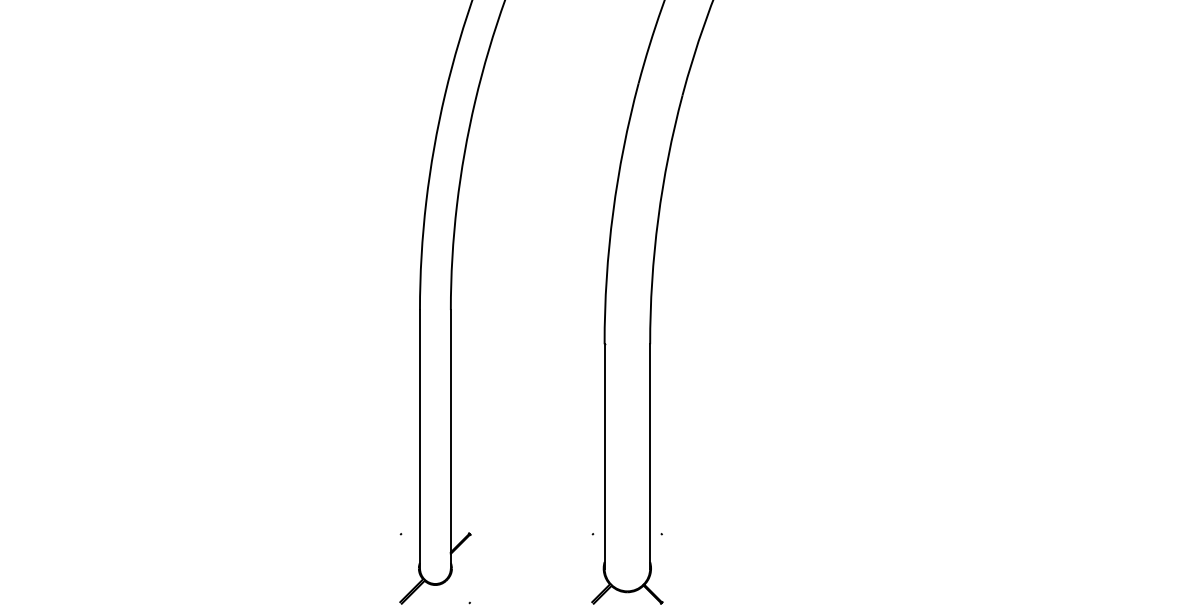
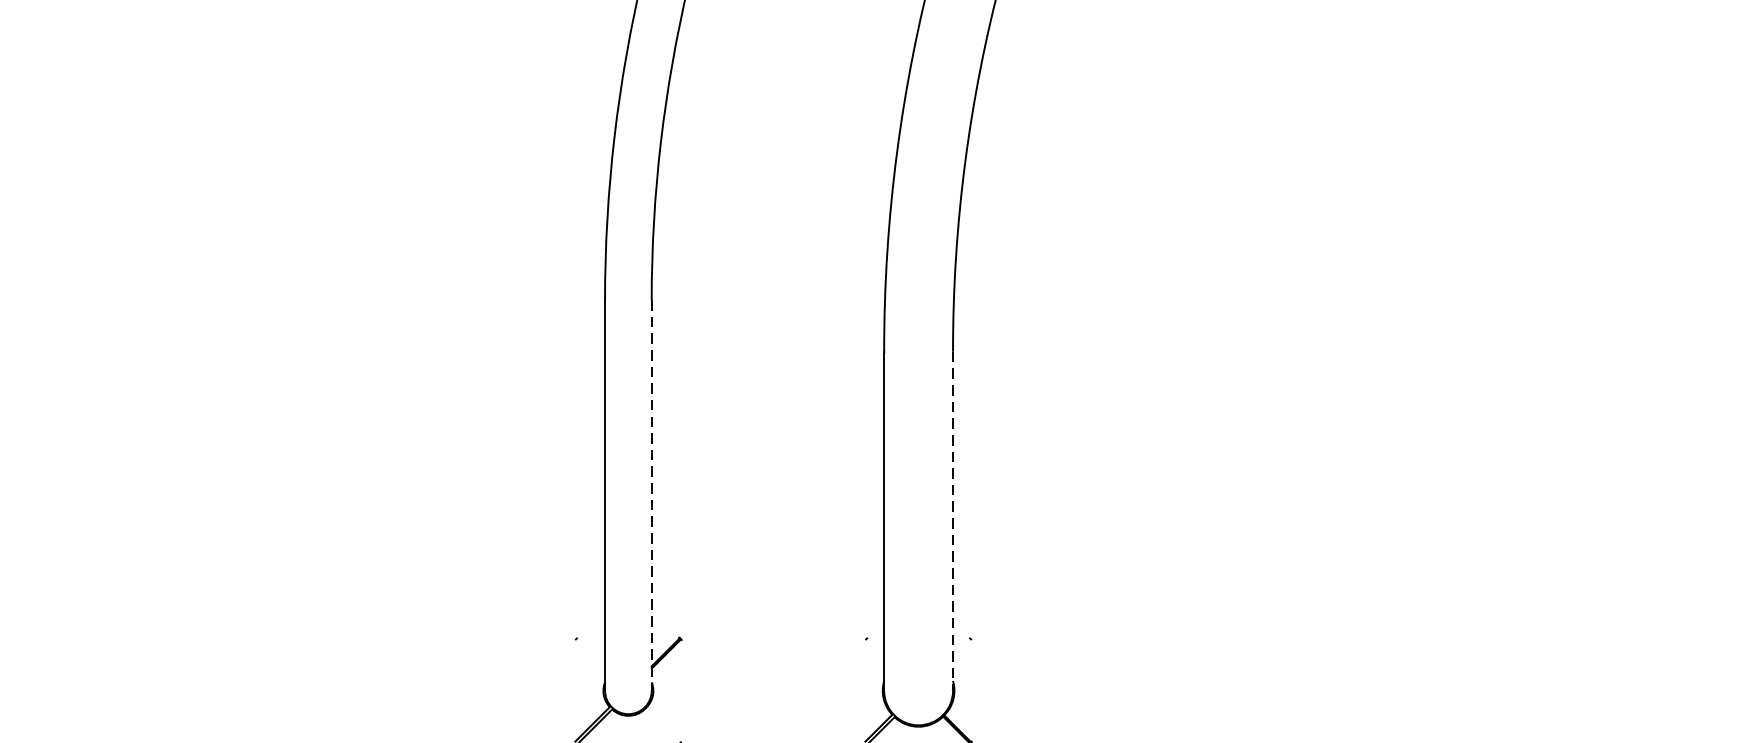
line: (450, 439) -> (651, 495), solid -> dashed
line: (650, 456) -> (953, 521), solid -> dashed

